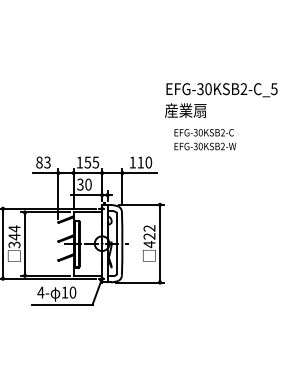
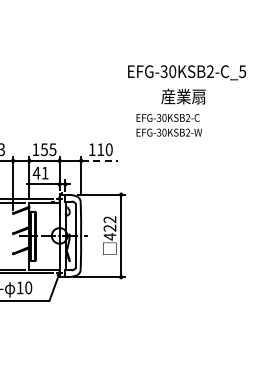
text: (185, 110) -> (183, 96), moved
line: (140, 173) -> (100, 161), solid -> dashed
text: (83, 184) -> (39, 173), 30 -> 41

